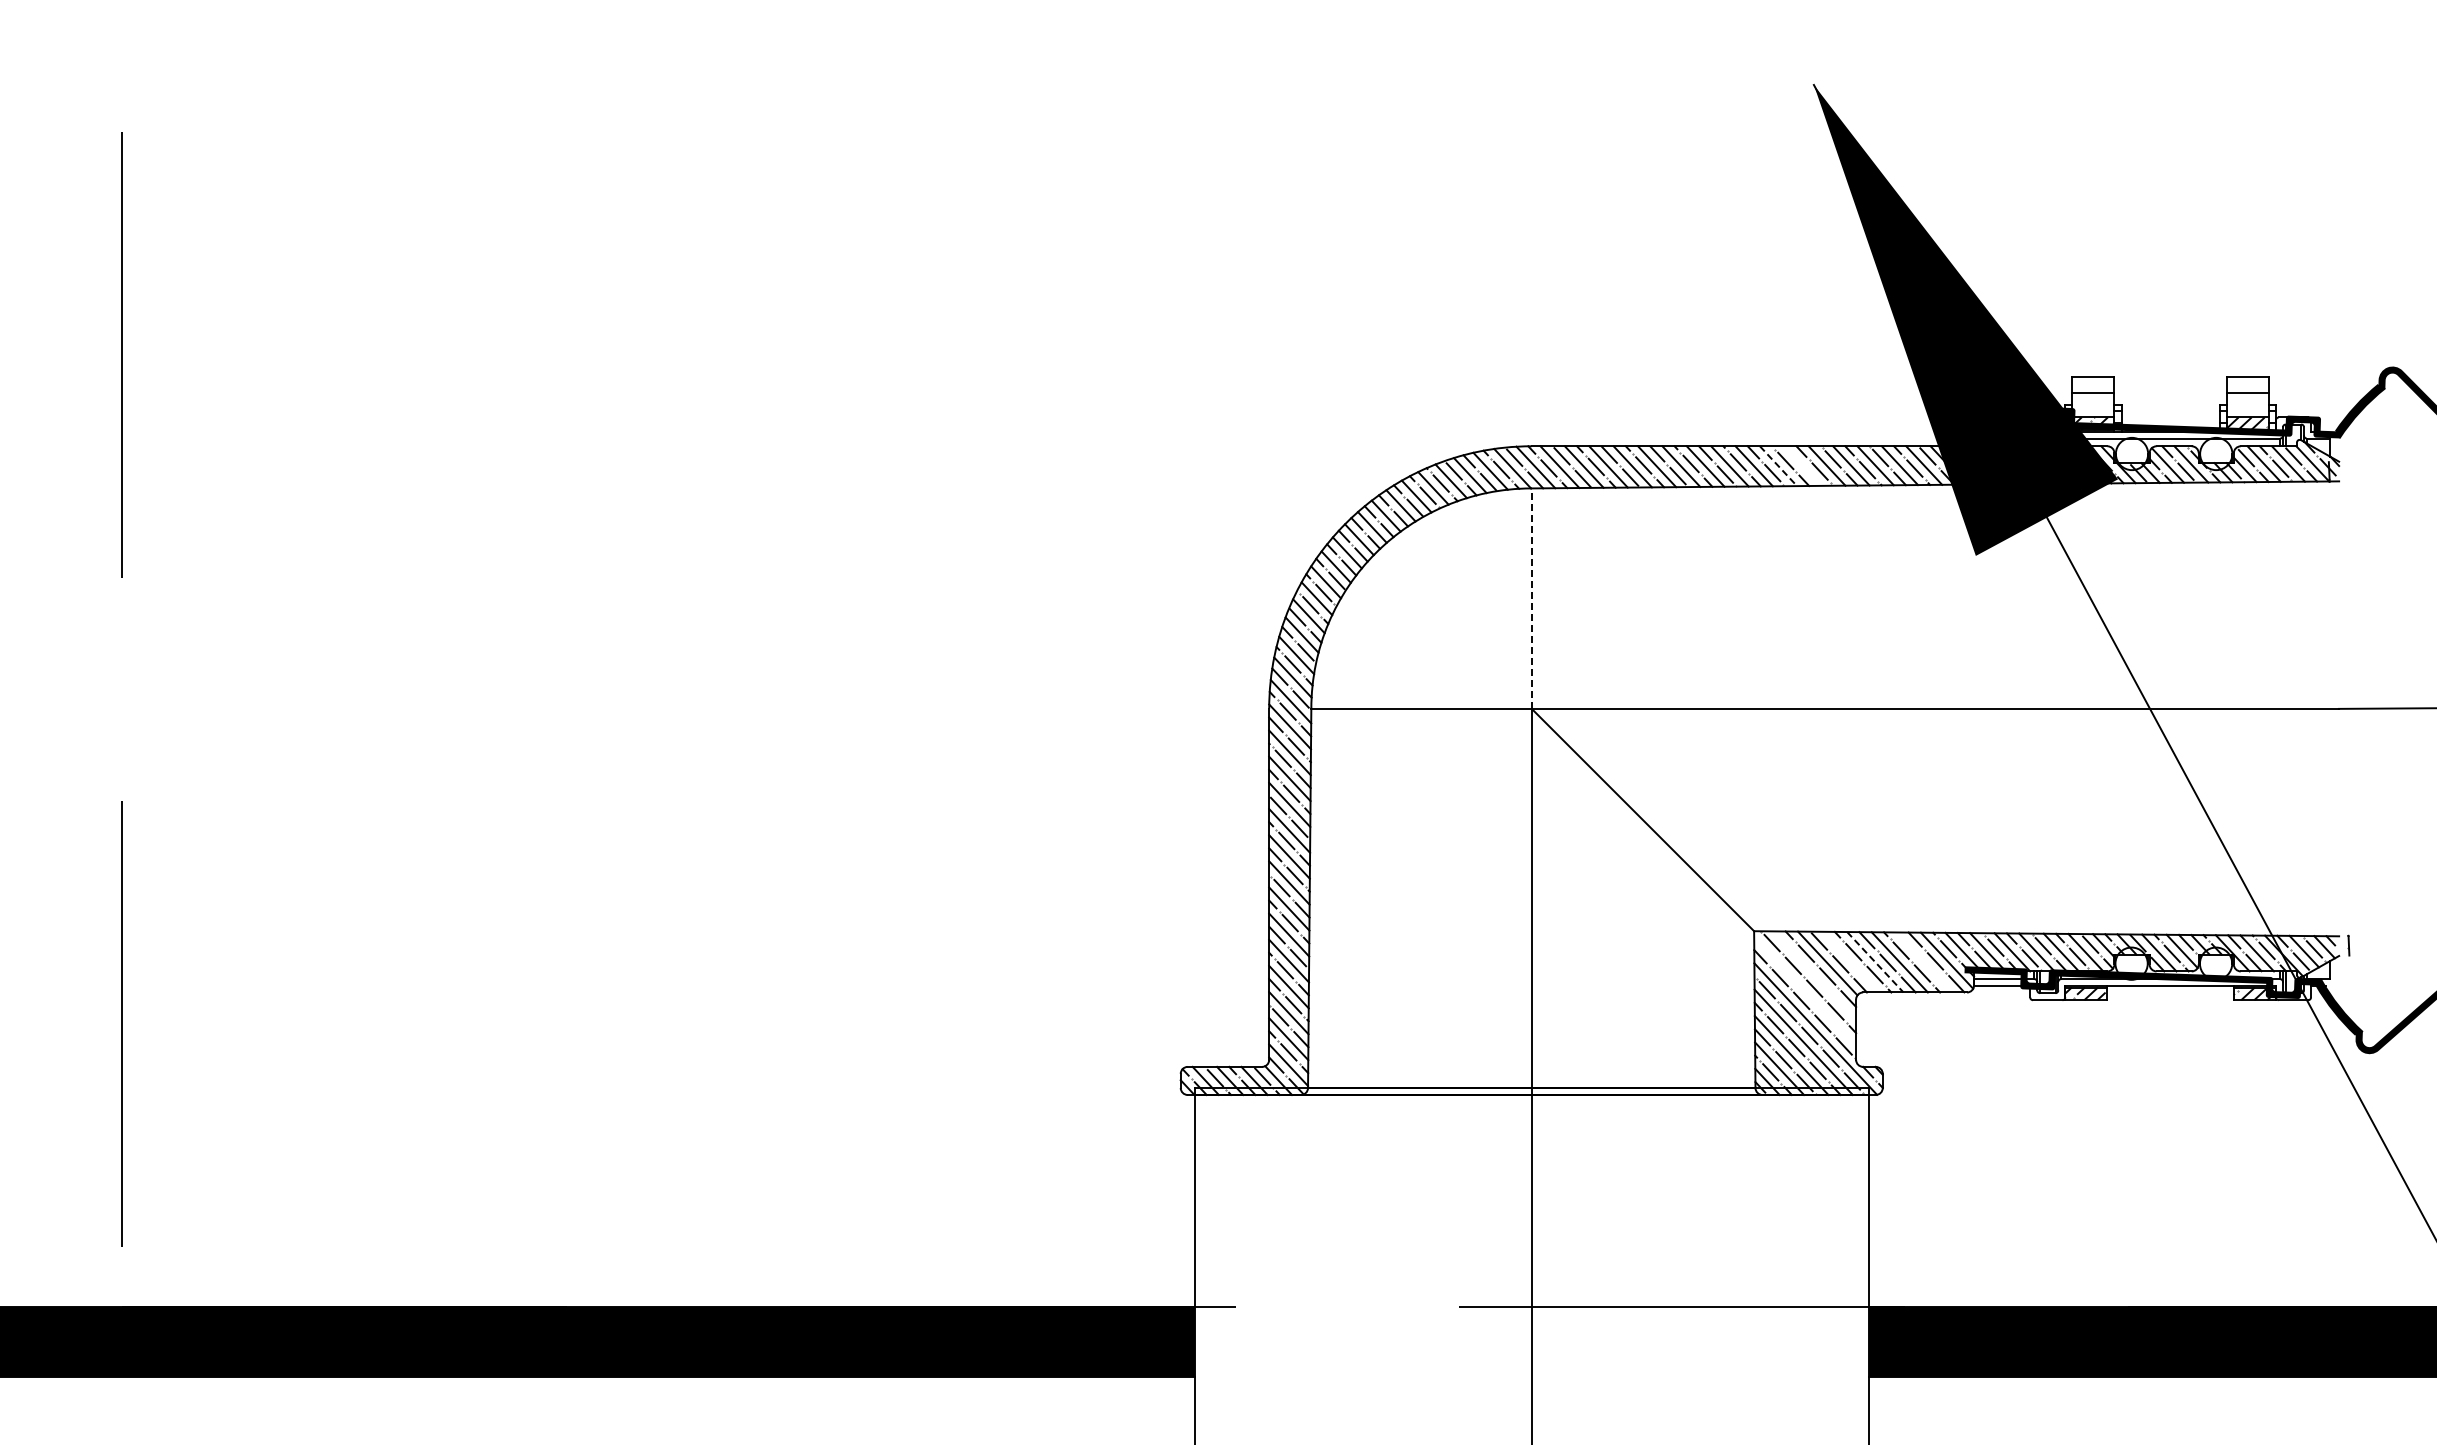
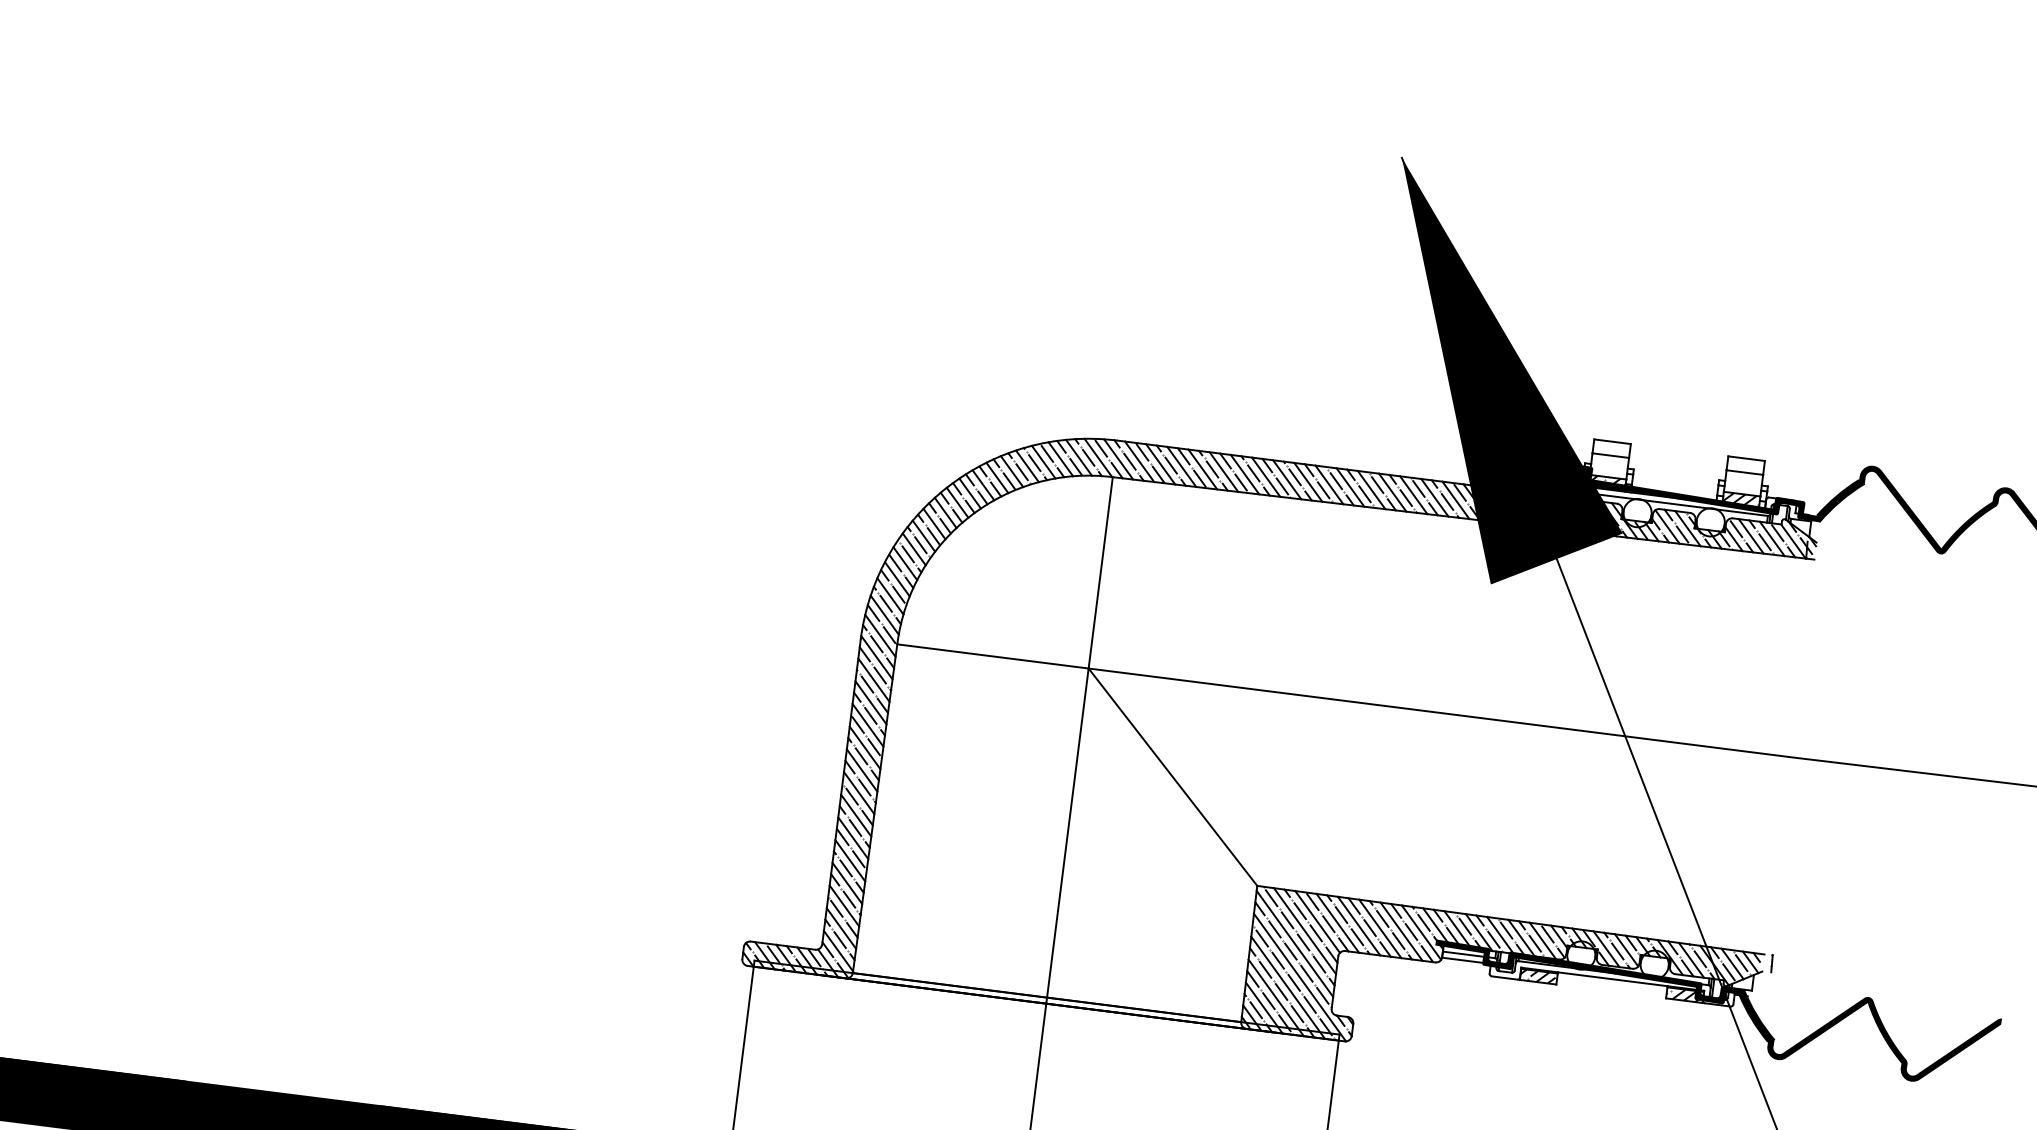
line: (1802, 465) -> (1350, 486), added
line: (1778, 466) -> (1329, 485), dashed -> solid
line: (1531, 598) -> (1100, 572), dashed -> solid
line: (1850, 961) -> (1337, 922), added
line: (1875, 962) -> (1359, 926), dashed -> solid
line: (1924, 962) -> (1401, 931), added
line: (1814, 975) -> (1304, 930), added
line: (1805, 991) -> (1295, 943), added

